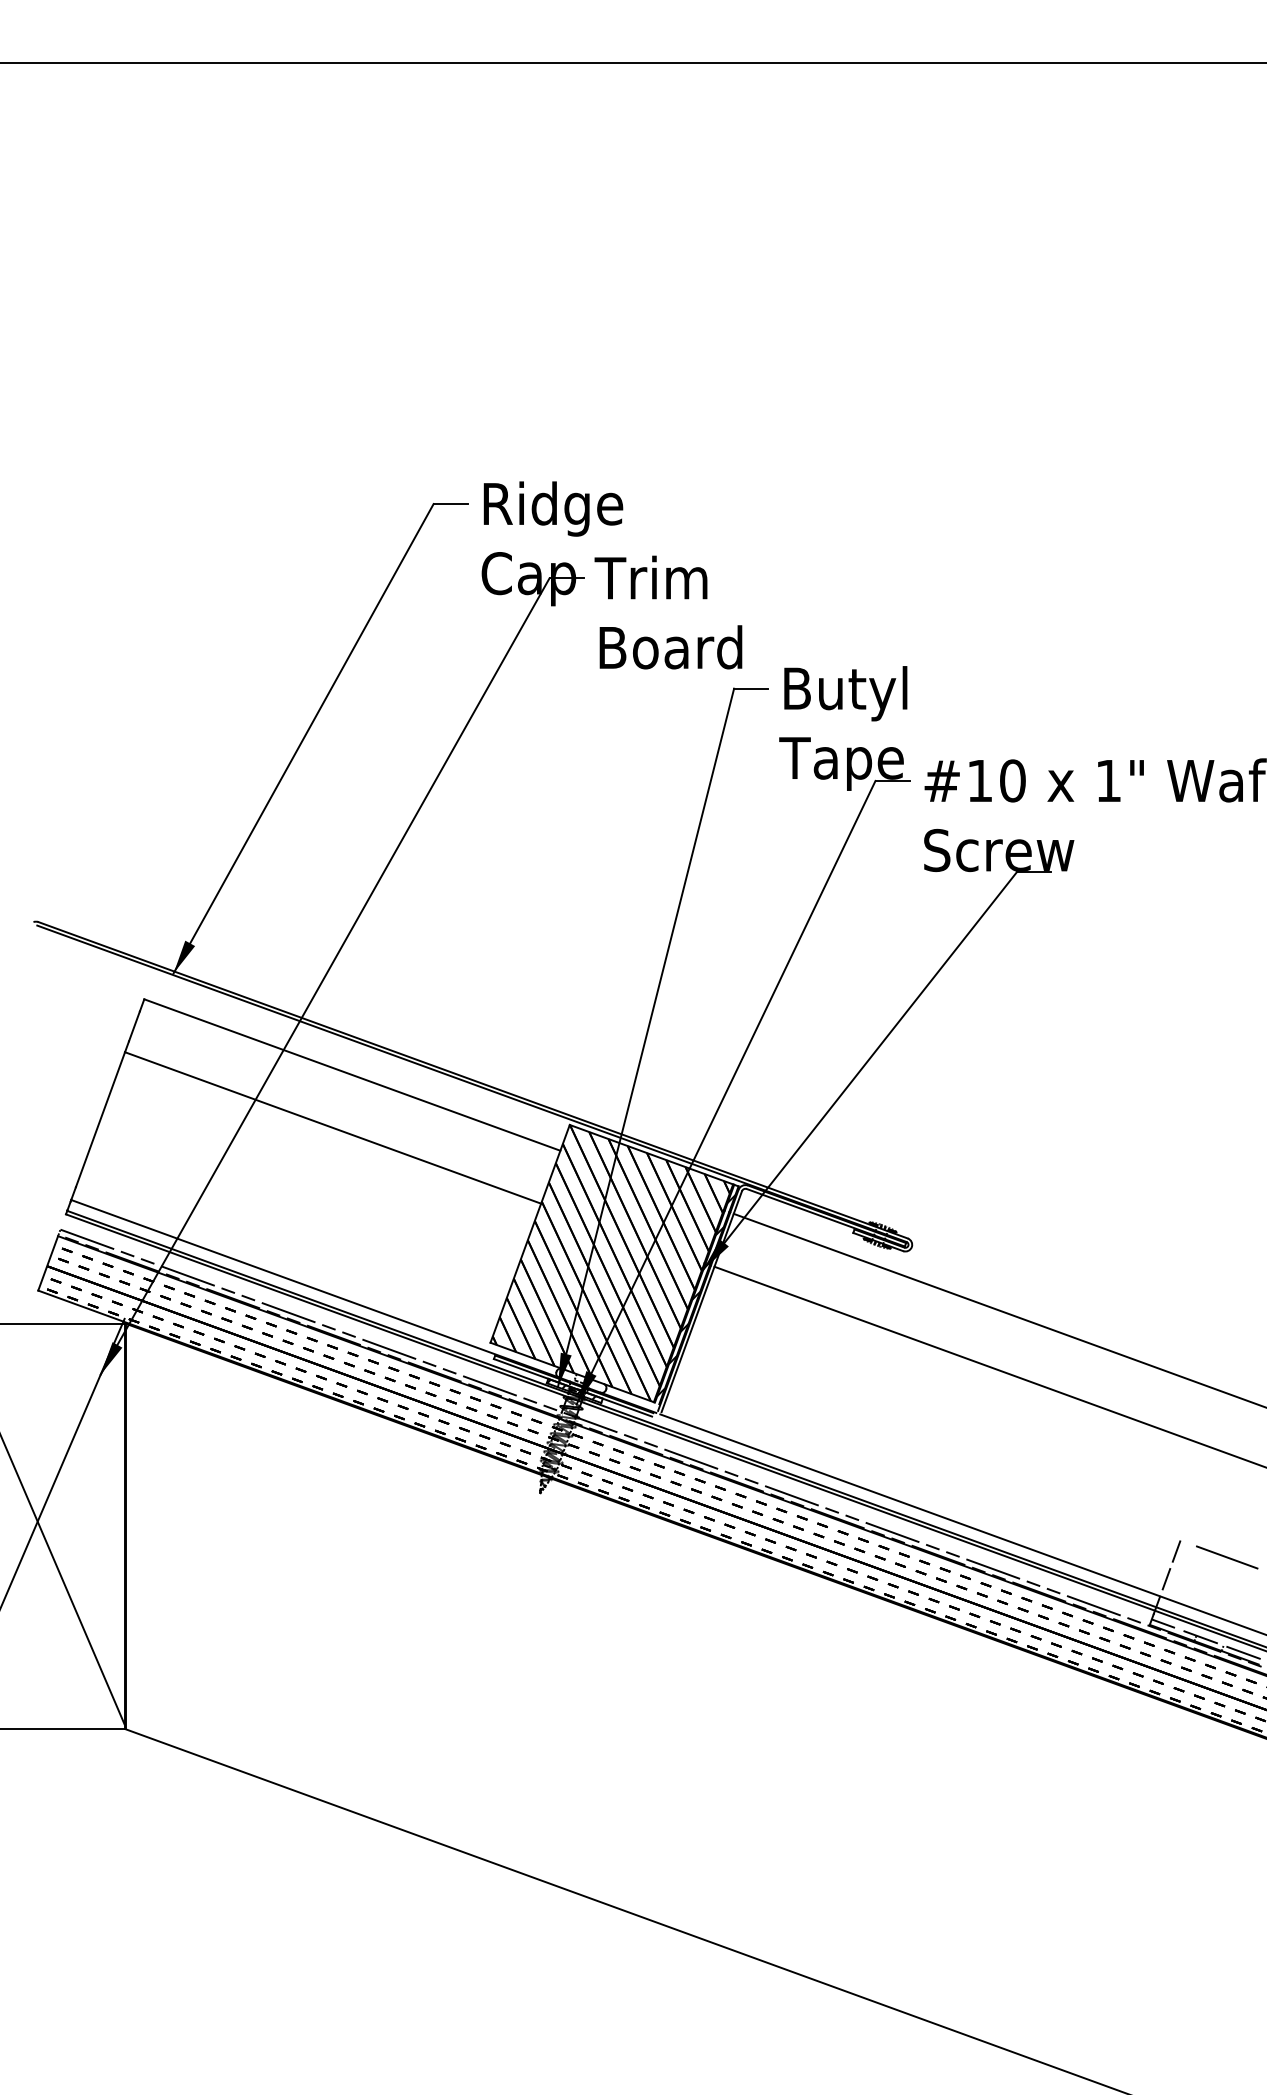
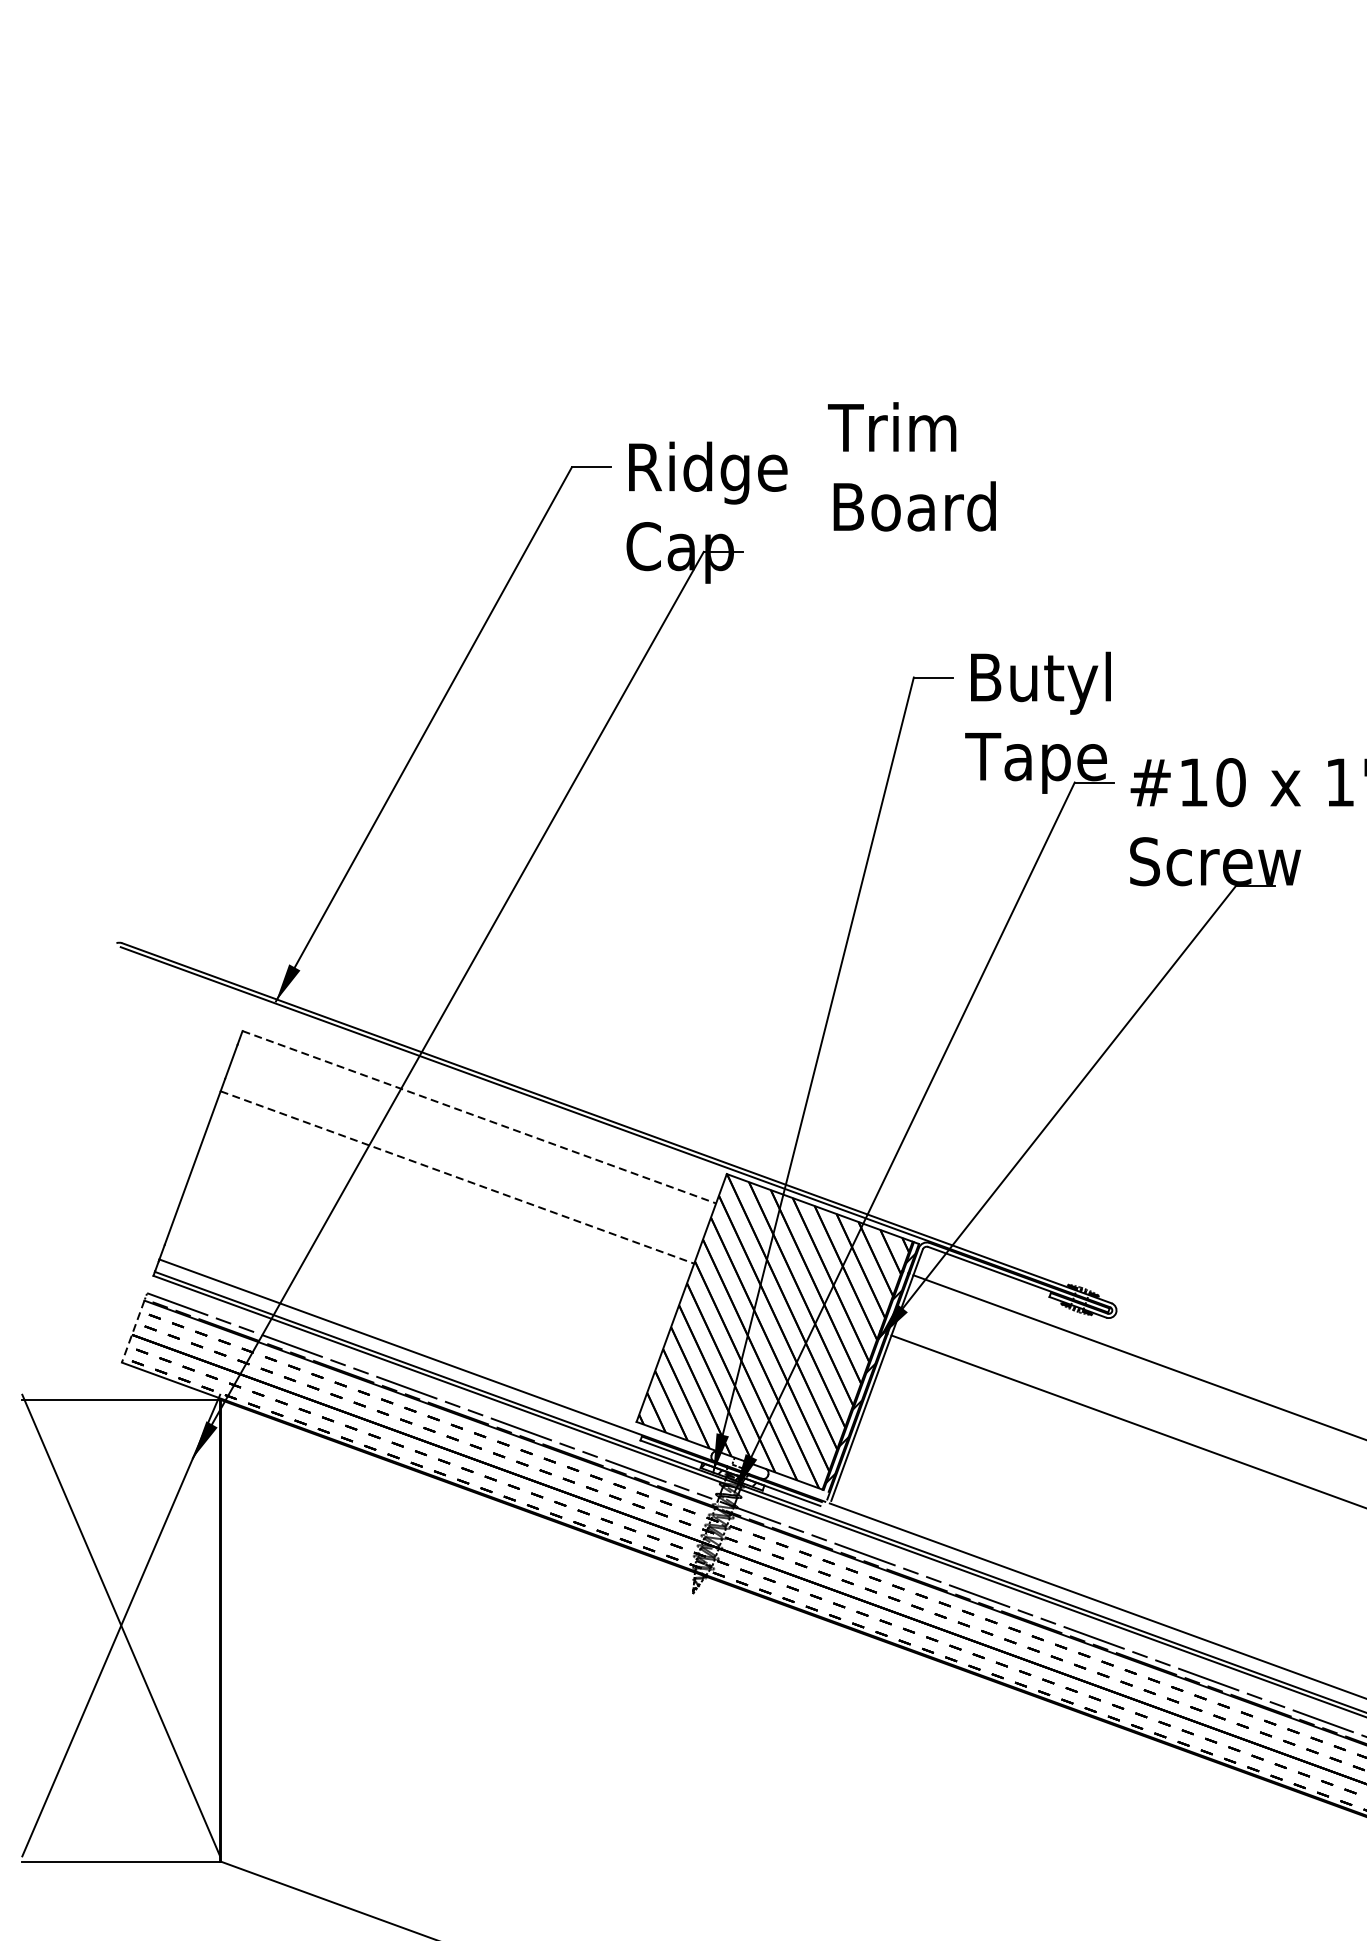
text: (668, 612) -> (911, 466), moved
line: (352, 1075) -> (479, 1117), solid -> dashed
line: (333, 1128) -> (457, 1178), solid -> dashed
line: (48, 1263) -> (133, 1331), solid -> dashed

